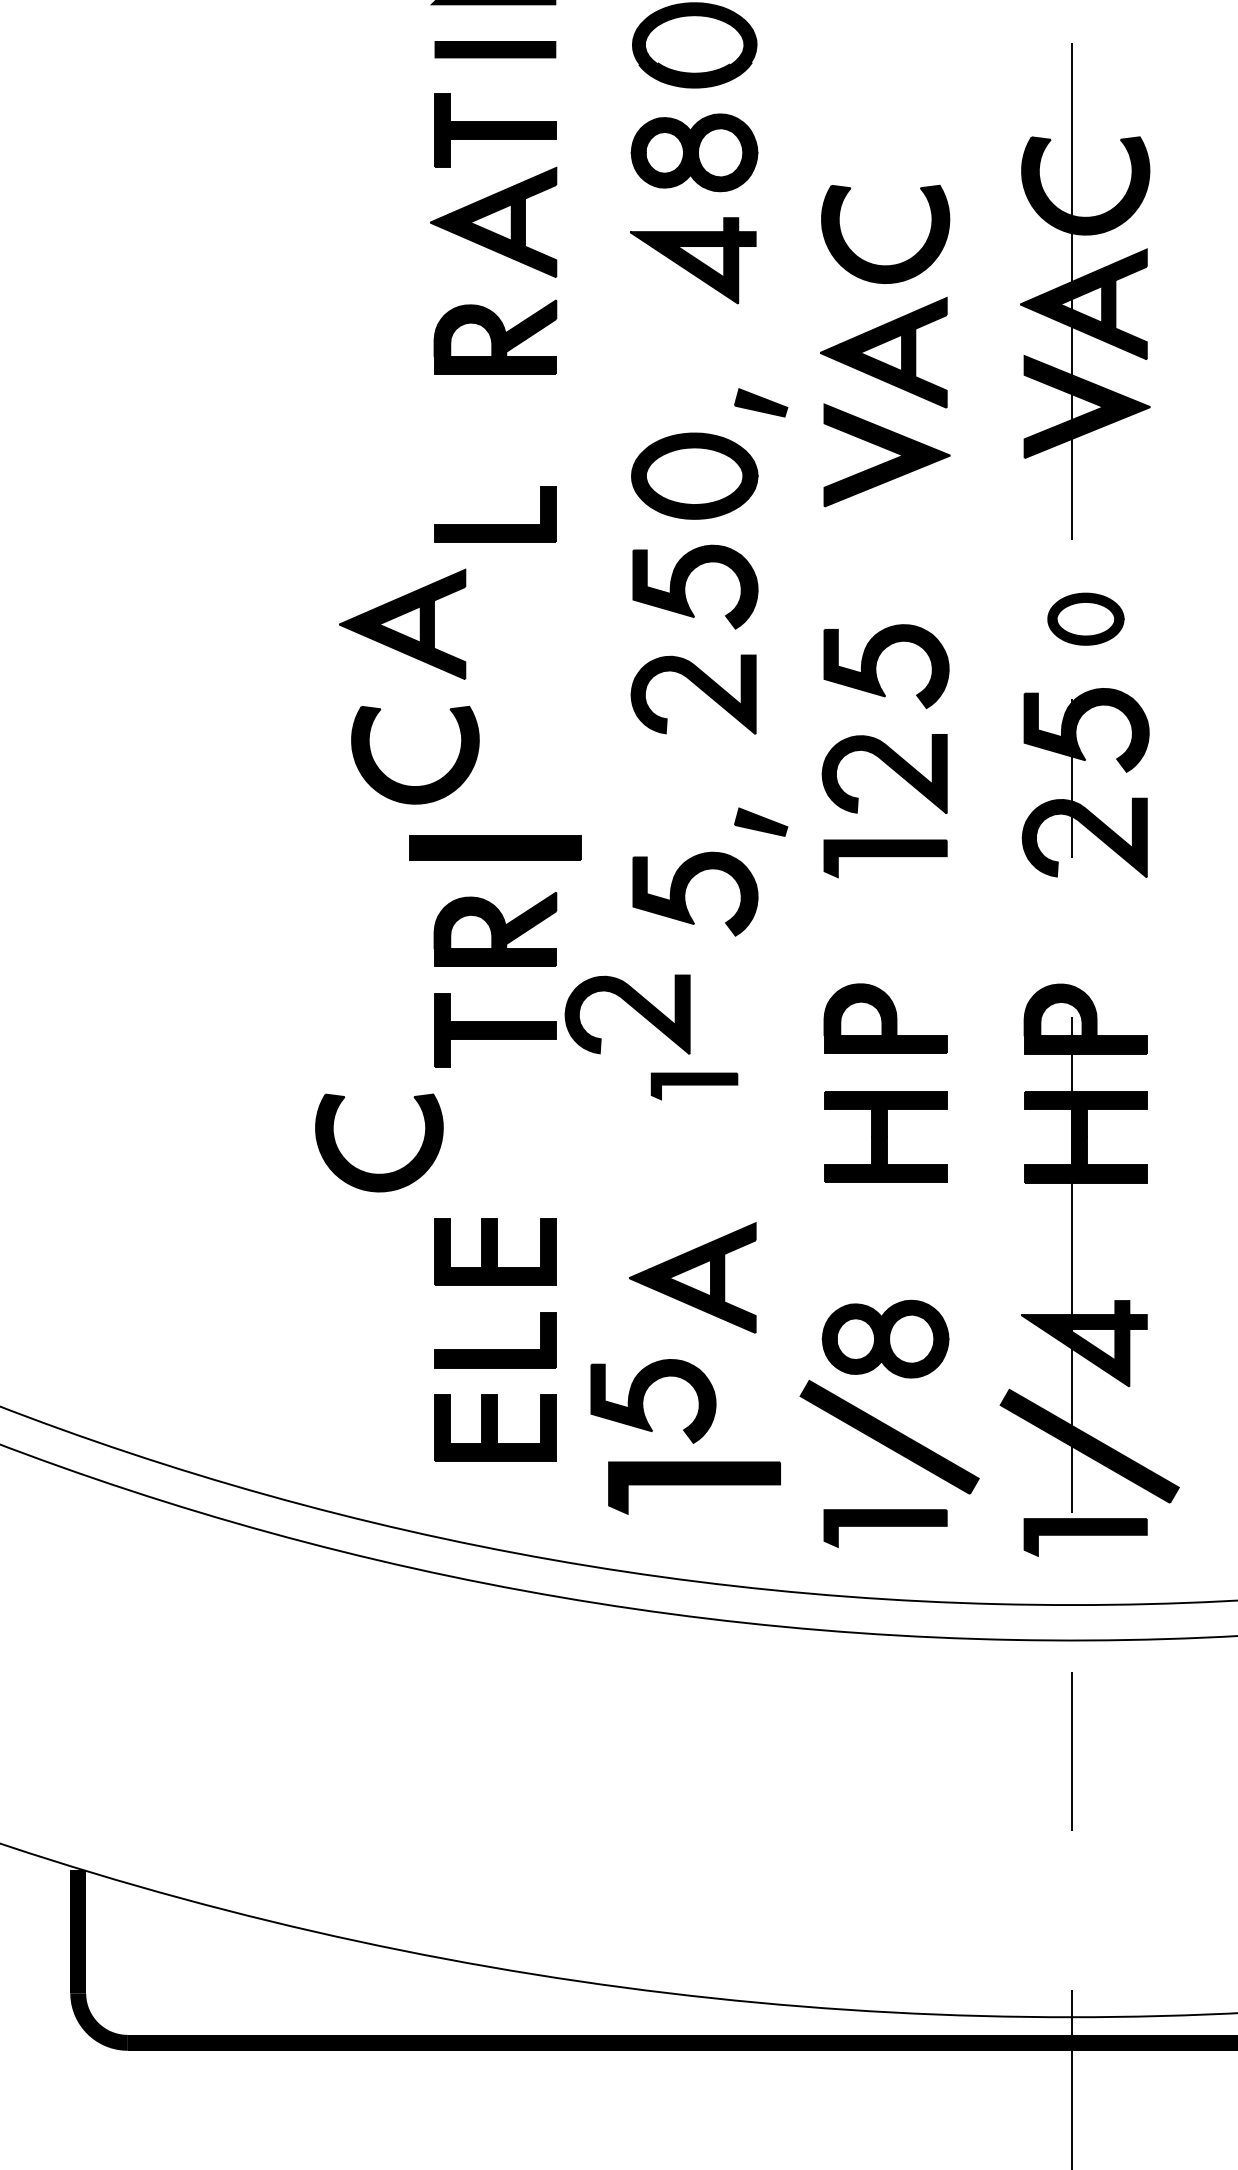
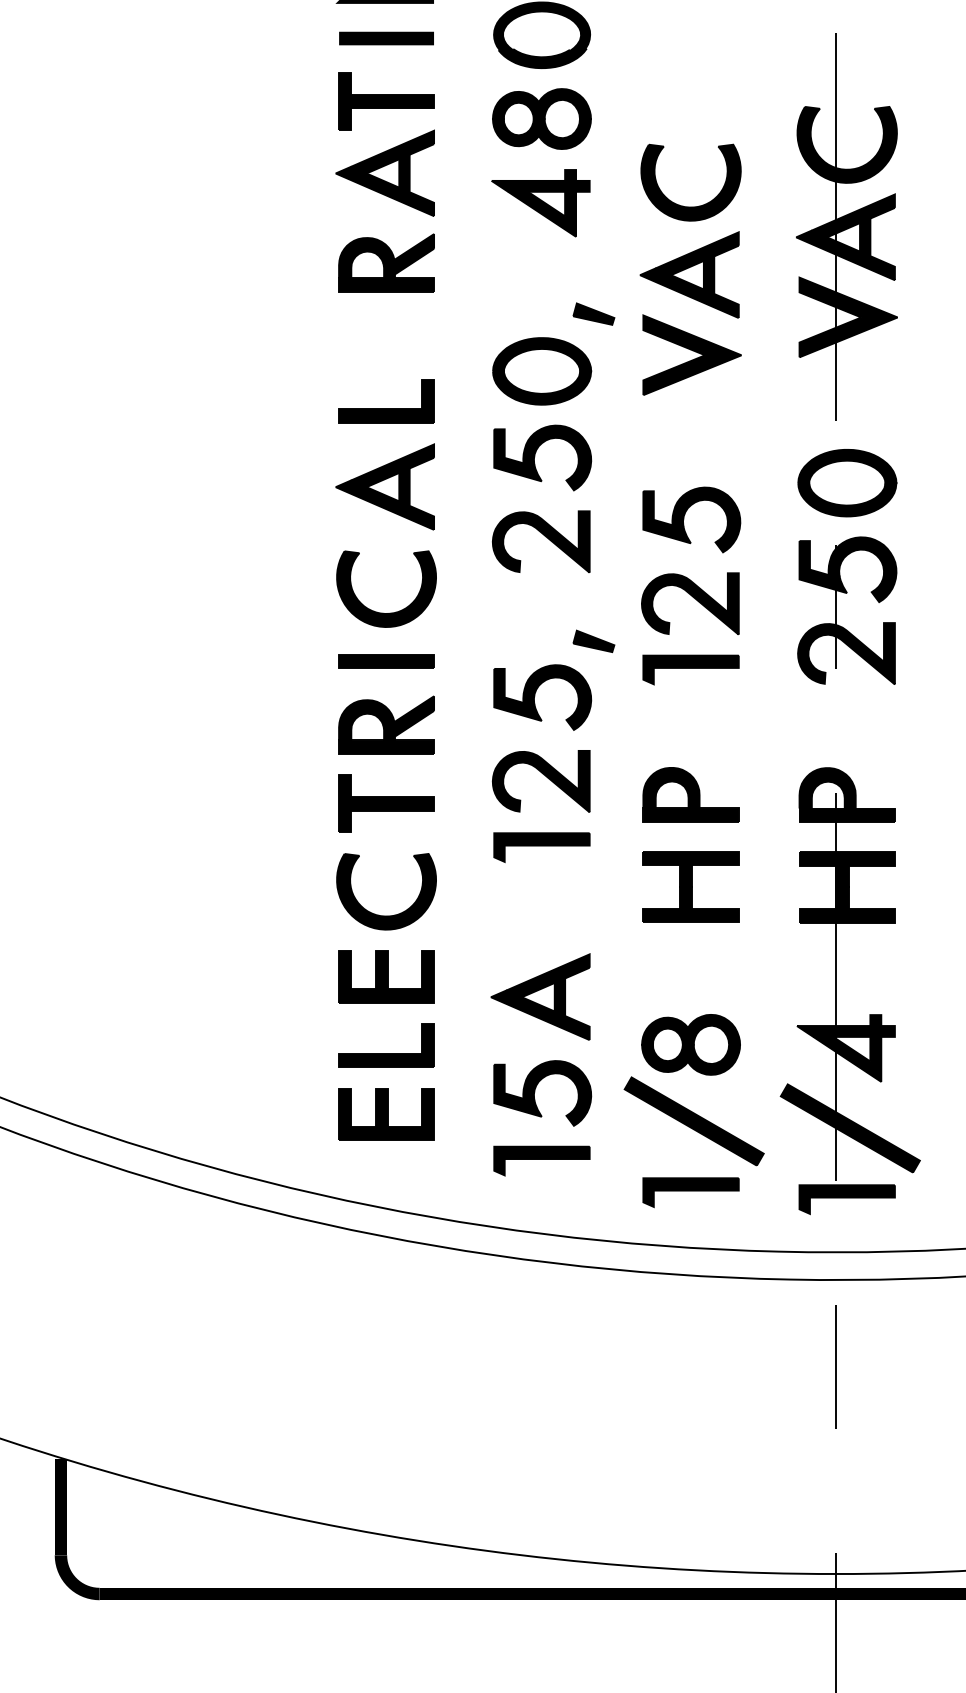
part: (1085, 618) -> (847, 482), size x1.67
part: (402, 623) -> (385, 486), moved
part: (411, 785) -> (383, 612), moved
part: (495, 847) -> (386, 661), size x0.71
part: (633, 1008) -> (545, 776), moved
part: (694, 1086) -> (541, 847), size x1.43
part: (379, 1173) -> (386, 915), moved
part: (643, 1401) -> (534, 1093), moved
part: (694, 1487) -> (541, 1160), size x0.71

